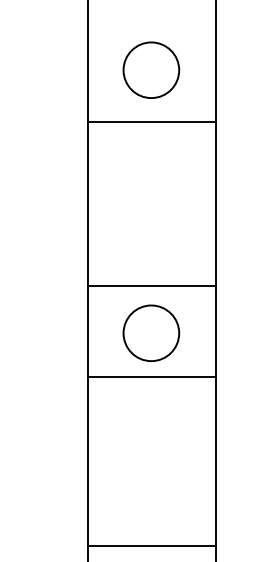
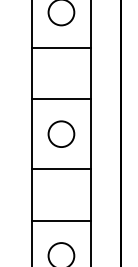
line: (151, 122) -> (61, 47), moved
line: (151, 286) -> (61, 99), moved
line: (151, 377) -> (61, 169), moved
line: (151, 545) -> (61, 220), moved

